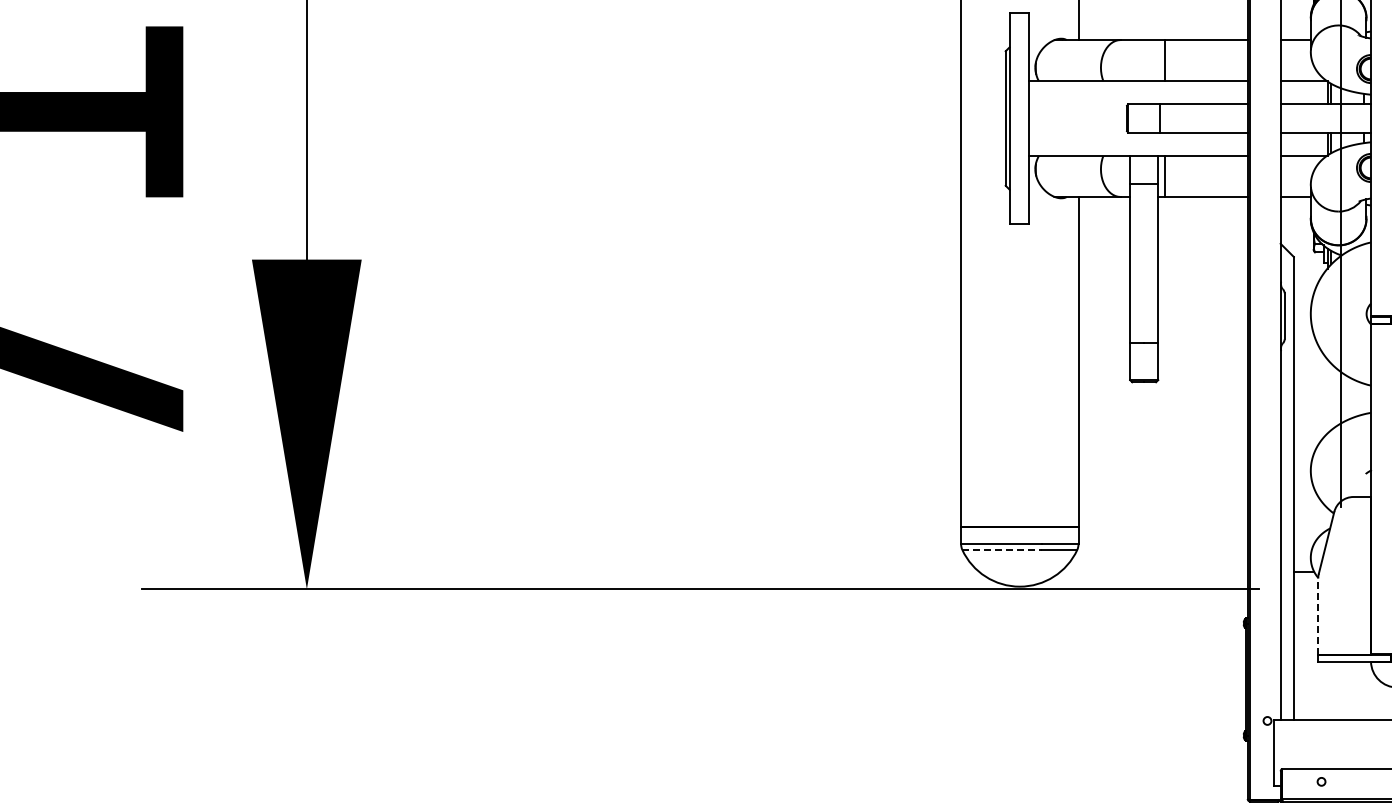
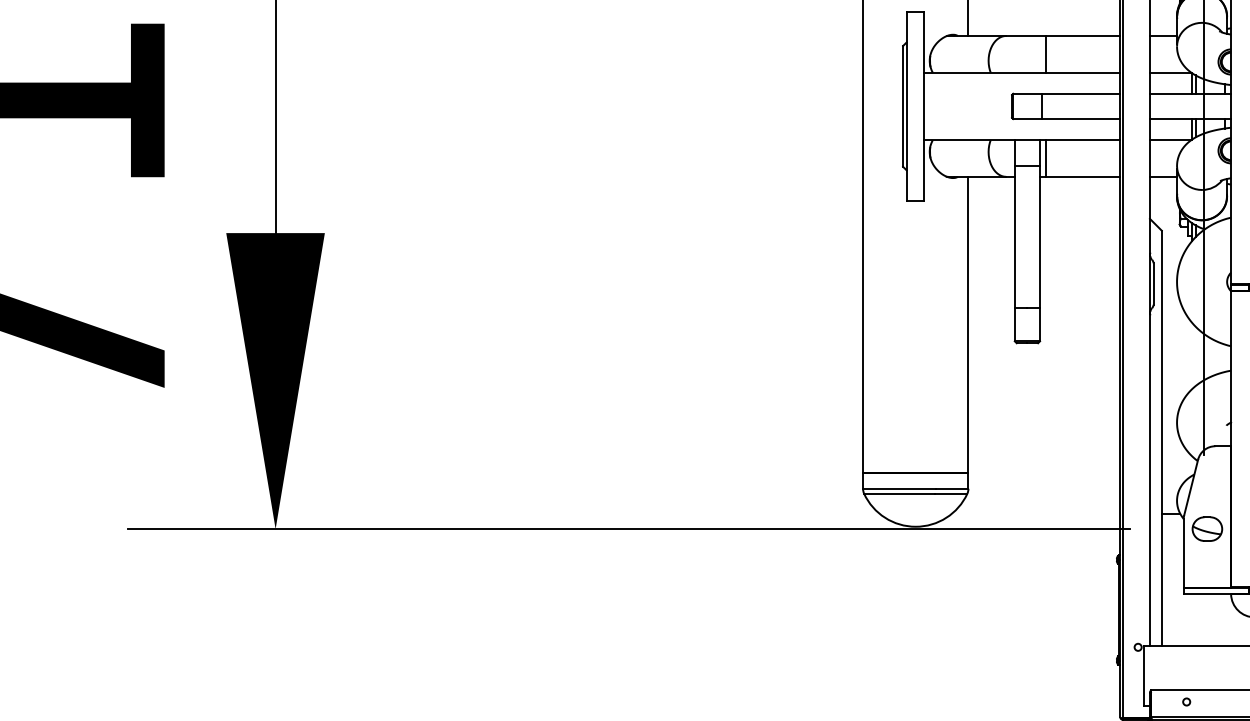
line: (1002, 549) -> (900, 493), dashed -> solid
part: (1344, 589) -> (1207, 529), added
line: (1318, 616) -> (1183, 553), dashed -> solid

